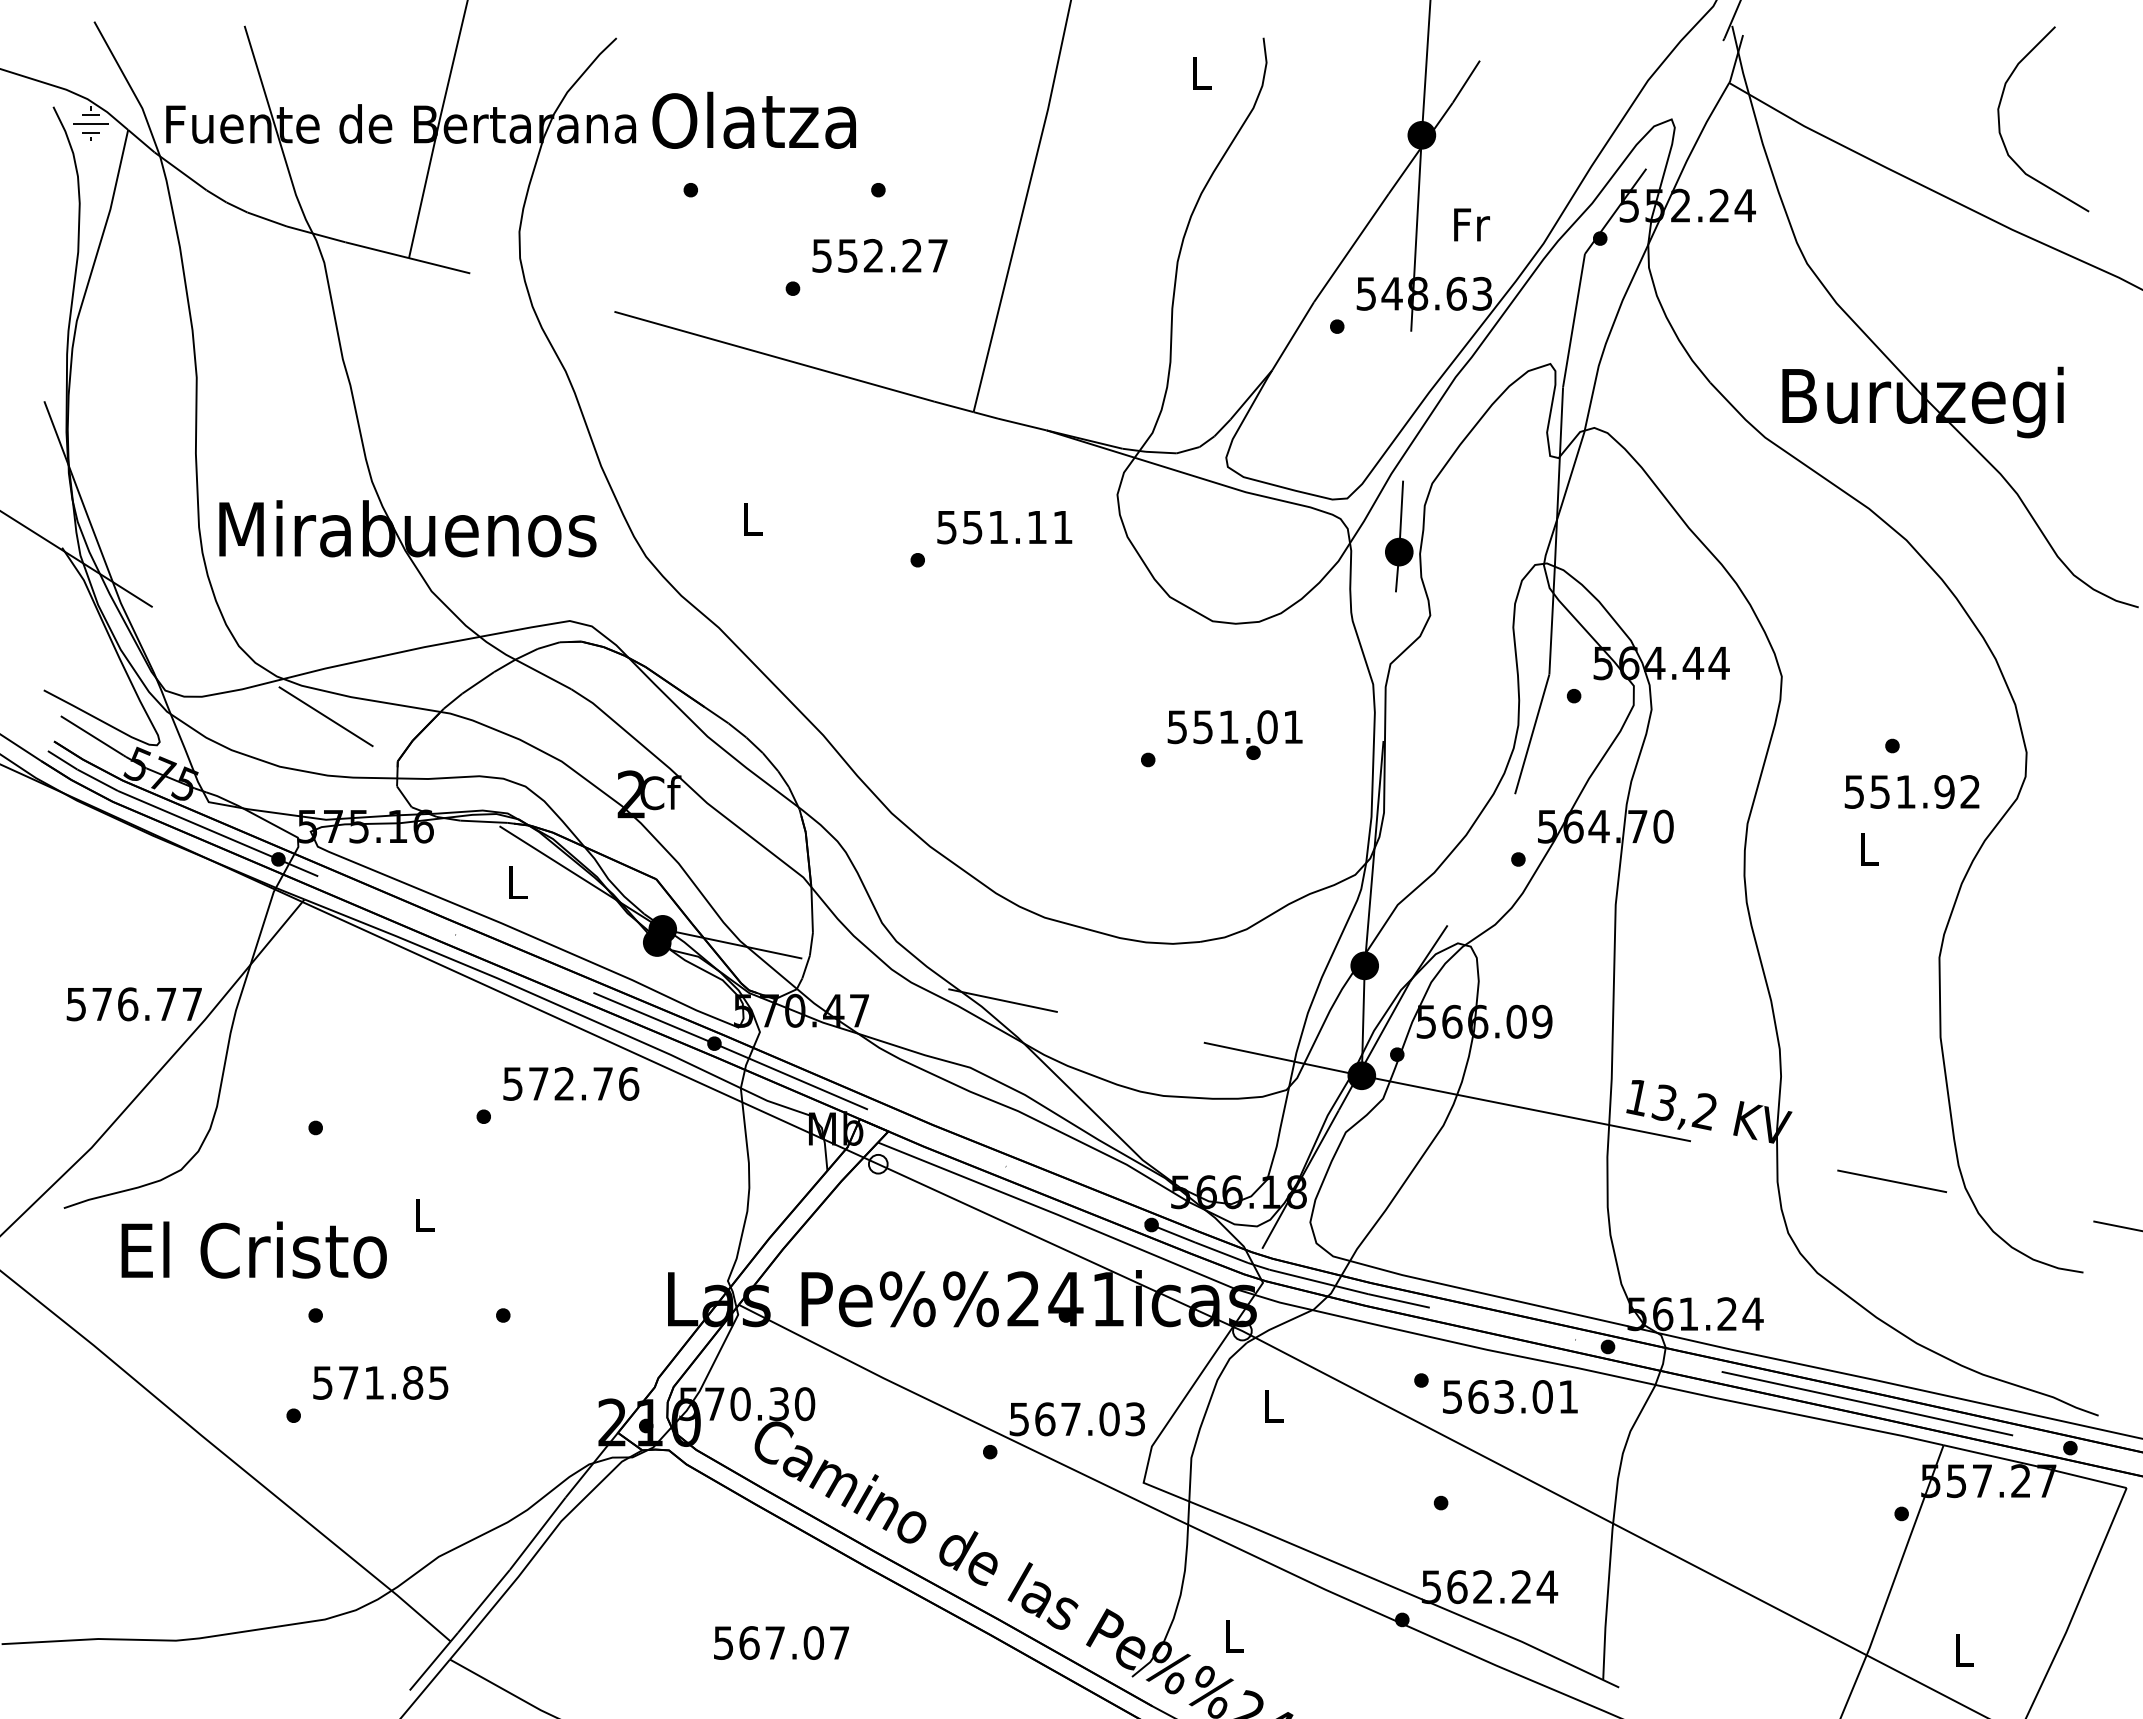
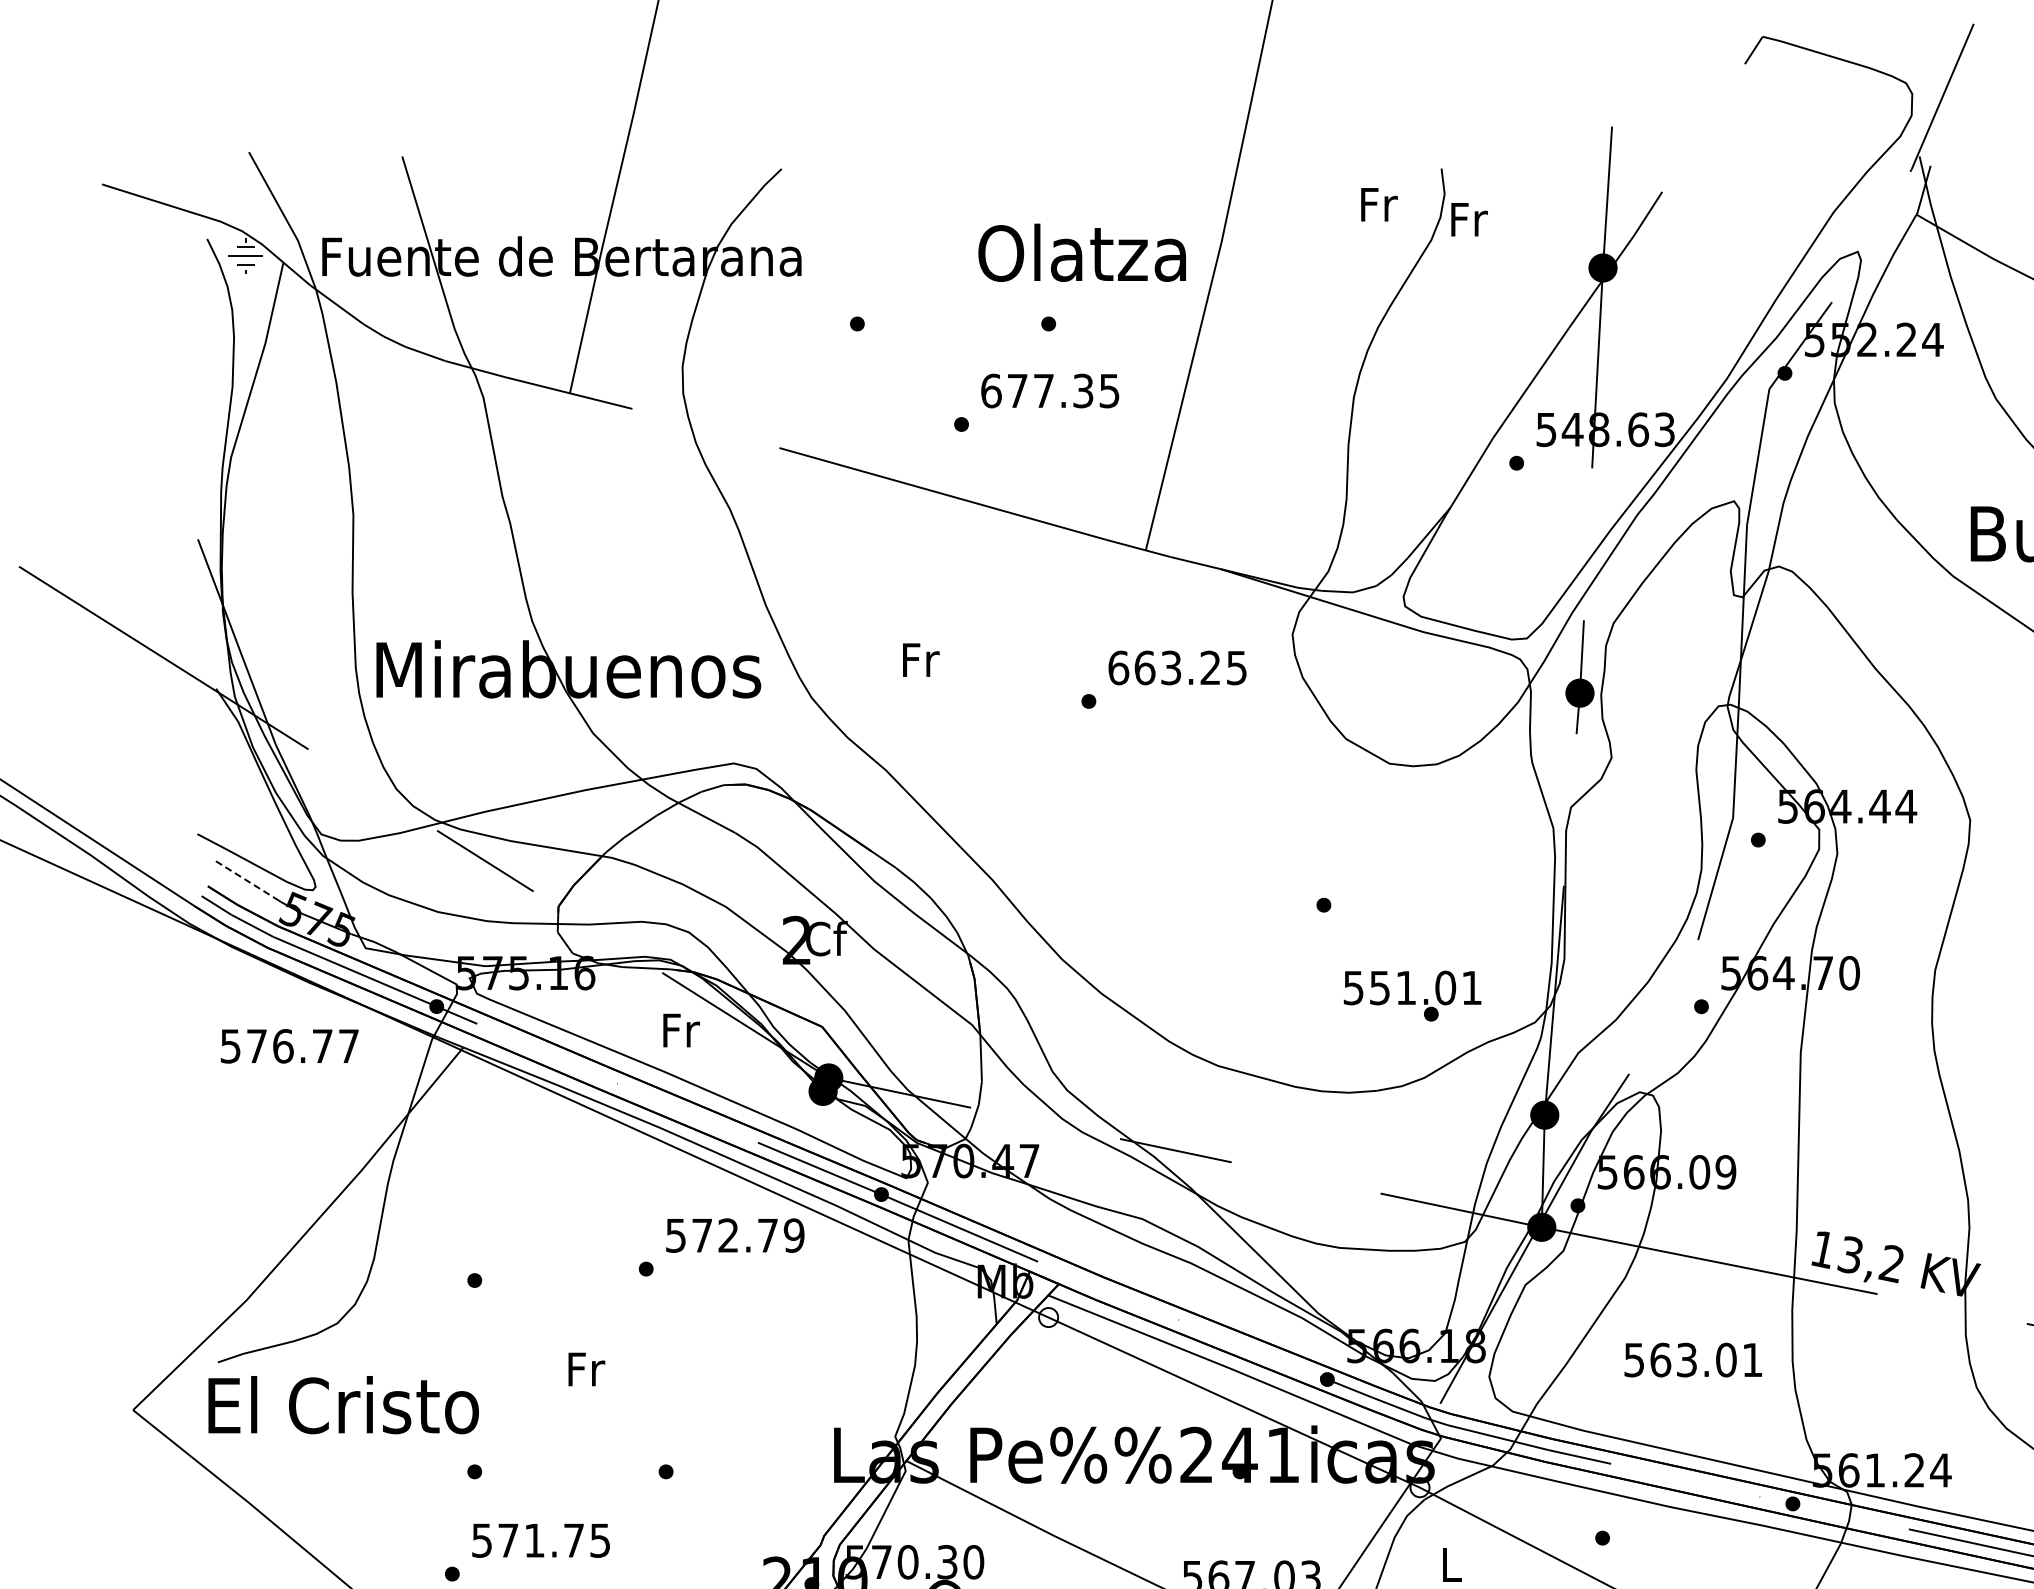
text: (1202, 72) -> (1379, 203), L -> Fr
text: (753, 119) -> (1081, 251), moved
text: (1471, 224) -> (1469, 219), moved
text: (879, 255) -> (1049, 390), 552.27 -> 677.35
text: (753, 519) -> (921, 659), L -> Fr
text: (1004, 527) -> (1177, 668), 551.11 -> 663.25
text: (1234, 734) -> (1411, 995), moved
line: (91, 735) -> (246, 880), solid -> dashed
text: (518, 882) -> (681, 1030), L -> Fr
text: (133, 1004) -> (288, 1046), moved
text: (628, 1083) -> (793, 1235), 572.76 -> 572.79
text: (425, 1214) -> (586, 1368), L -> Fr
text: (253, 1249) -> (342, 1404), moved
text: (413, 1382) -> (574, 1540), 571.85 -> 571.75
text: (1510, 1396) -> (1693, 1359), moved

